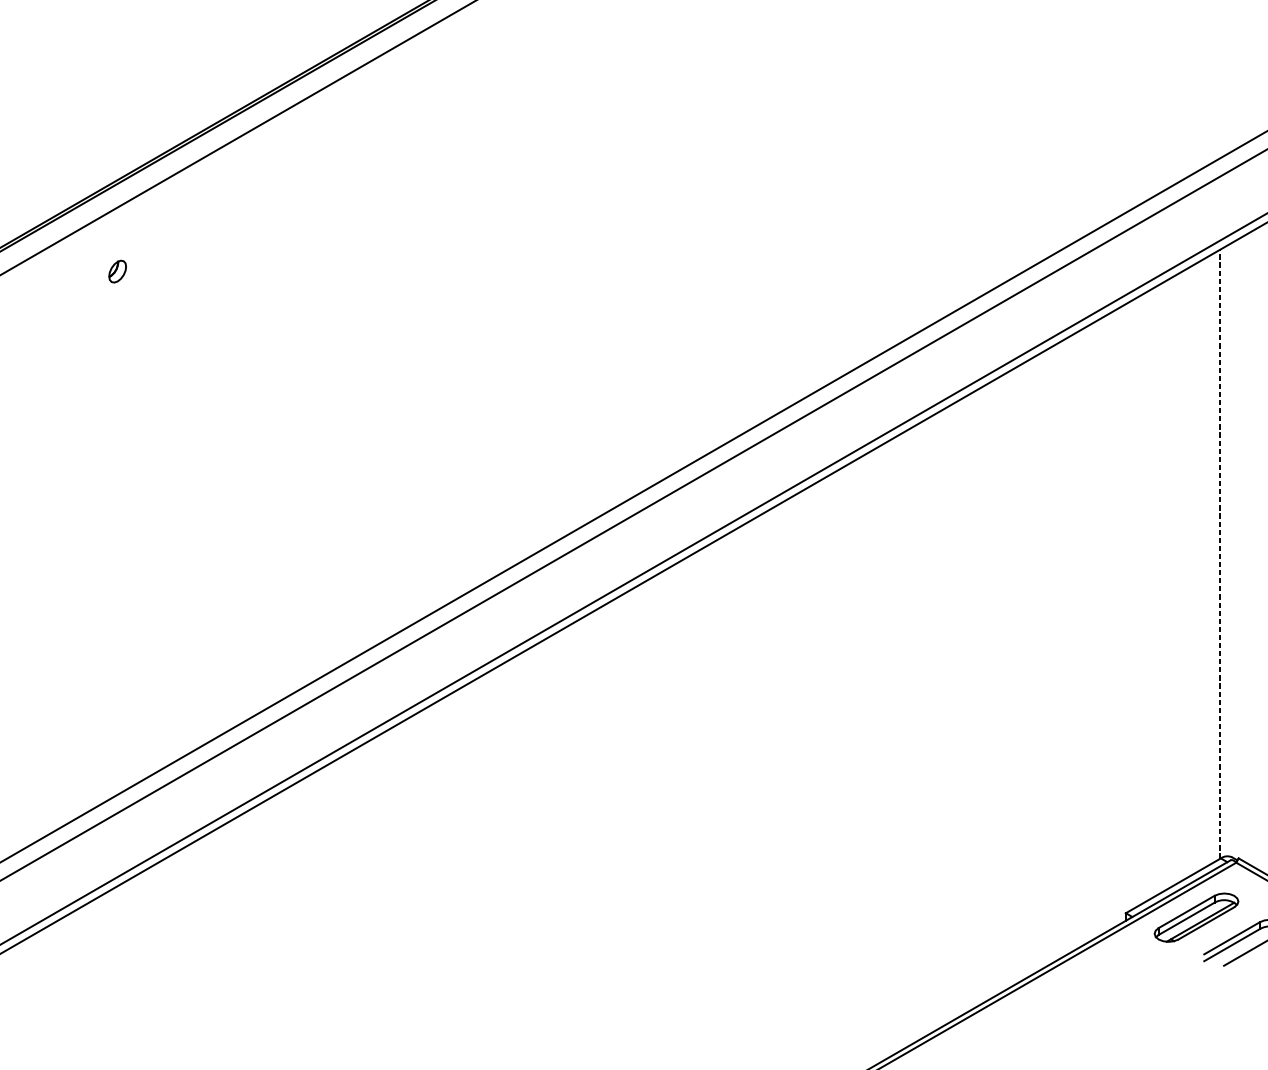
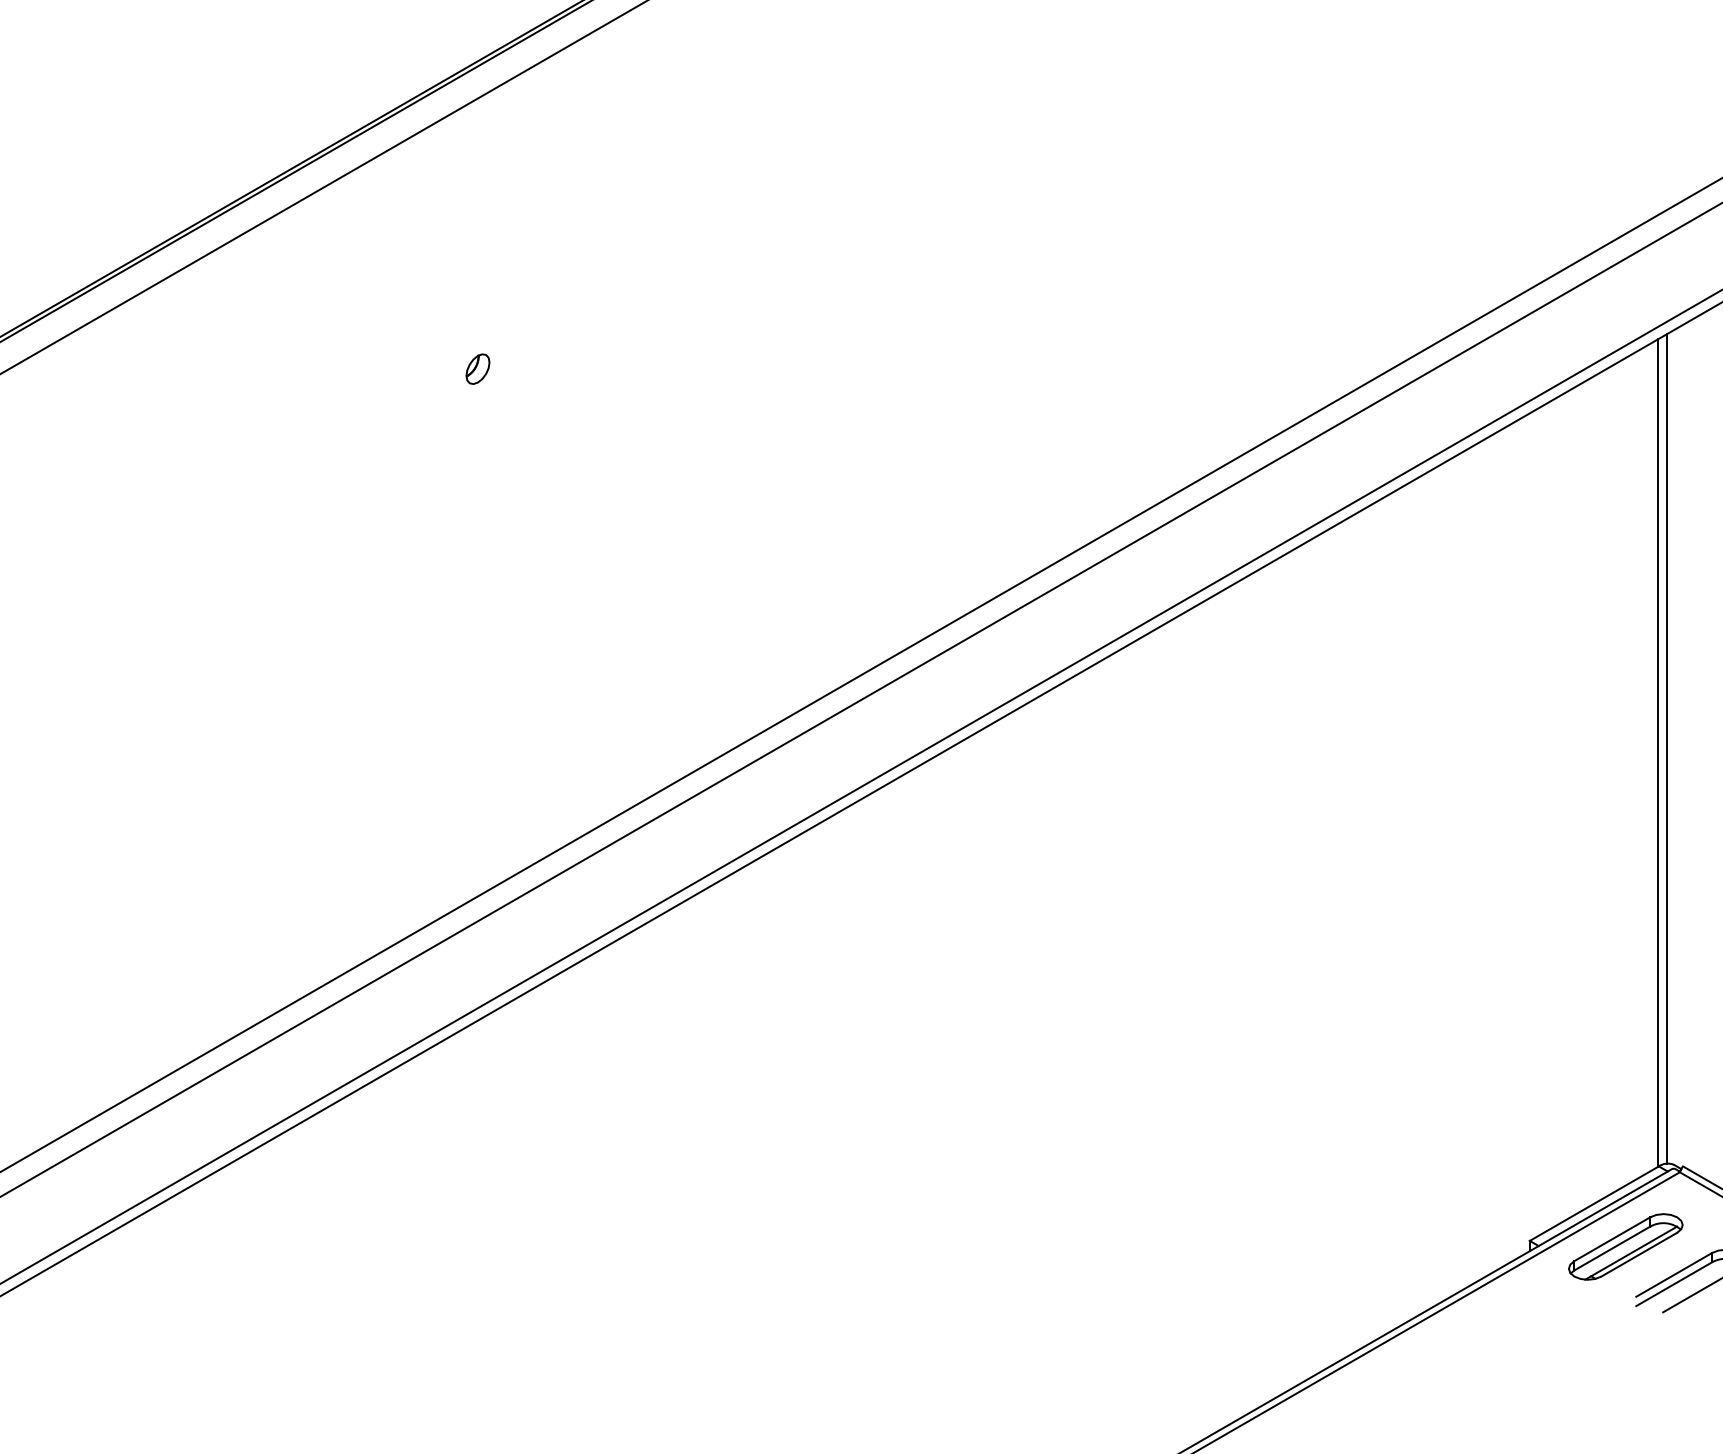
part: (117, 271) -> (477, 368), moved
line: (1227, 550) -> (1667, 748), added
line: (1220, 553) -> (1658, 752), dashed -> solid

